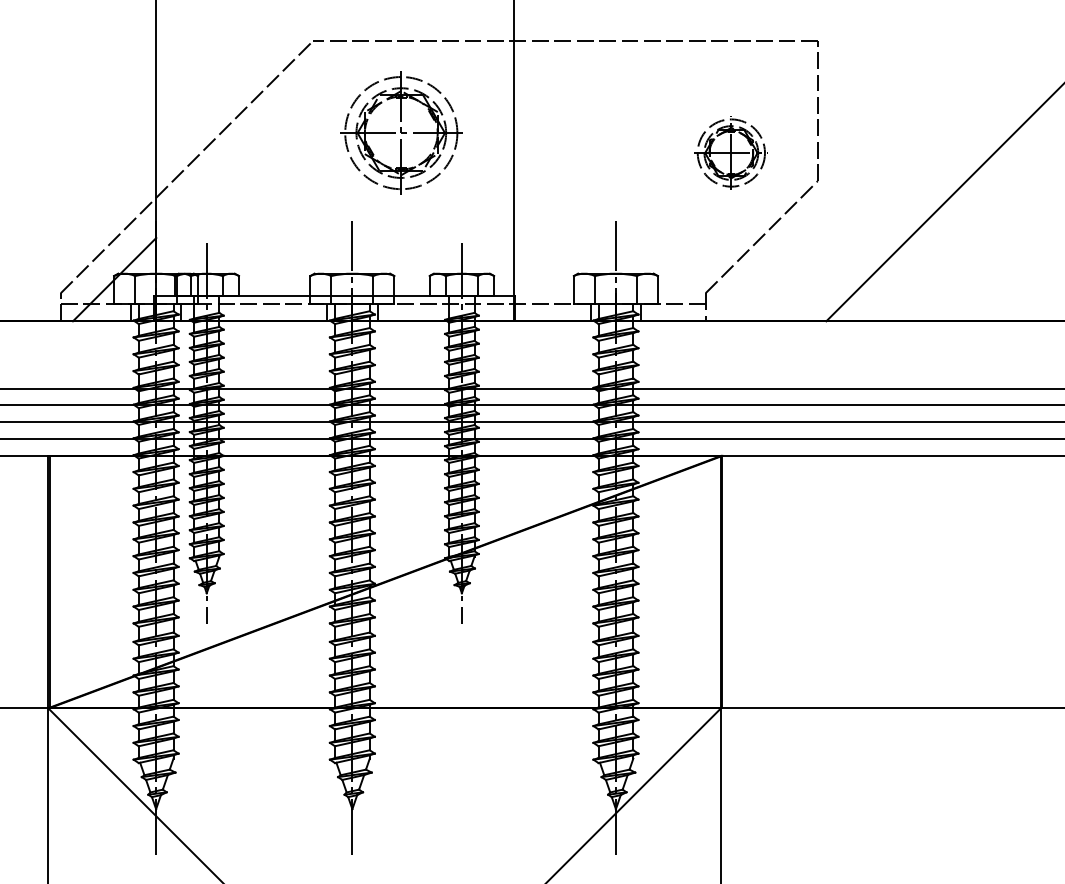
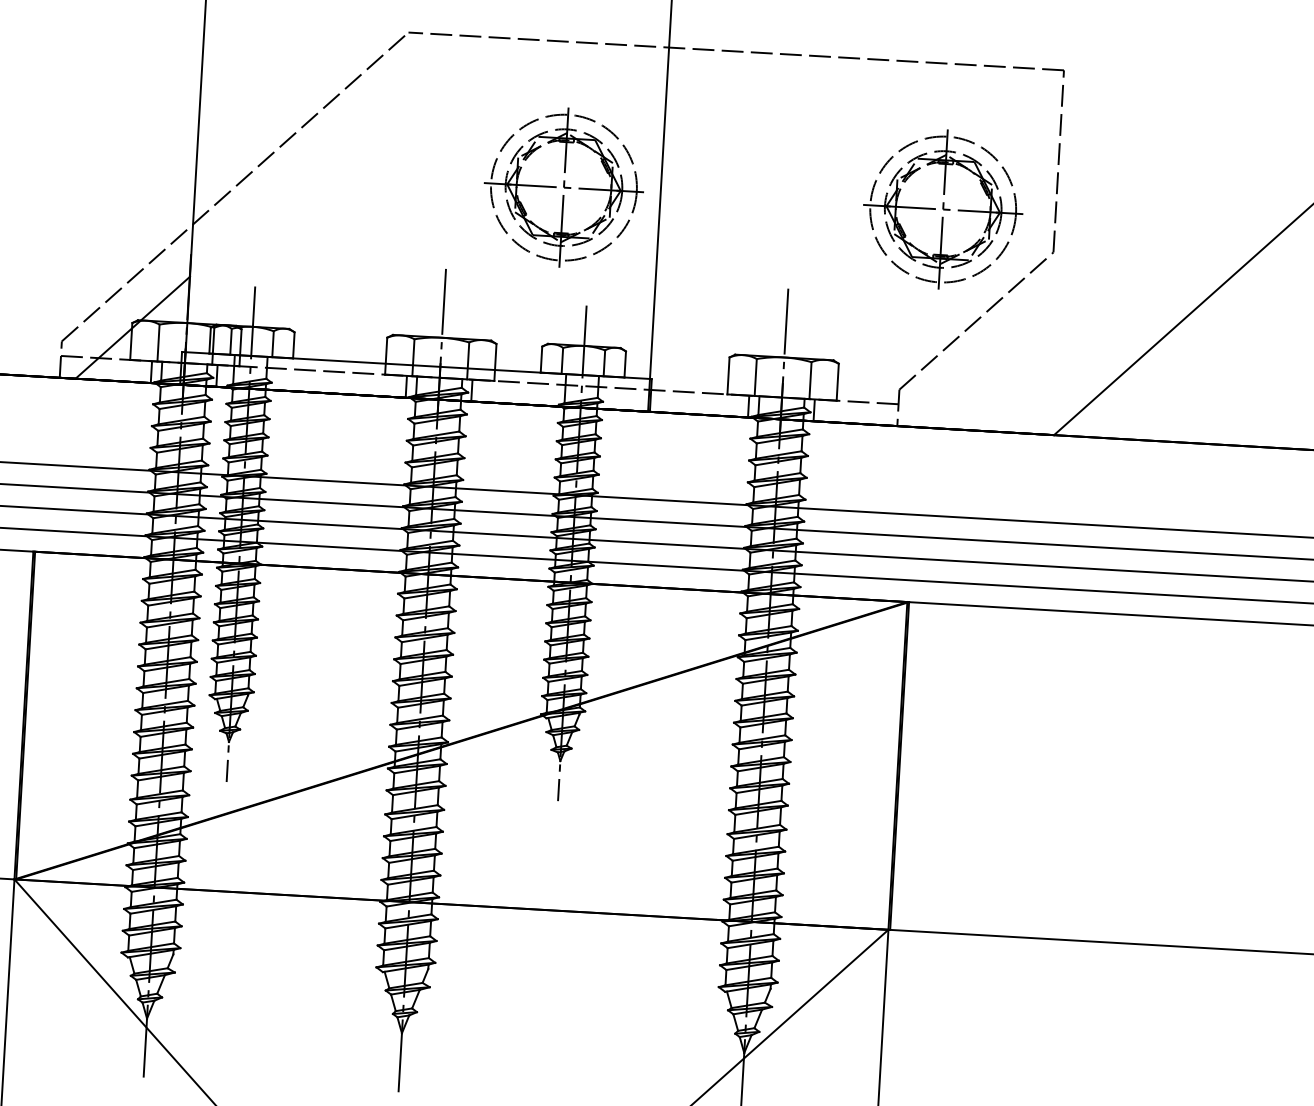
part: (401, 132) -> (564, 186), moved
part: (731, 152) -> (943, 208), size x1.67

